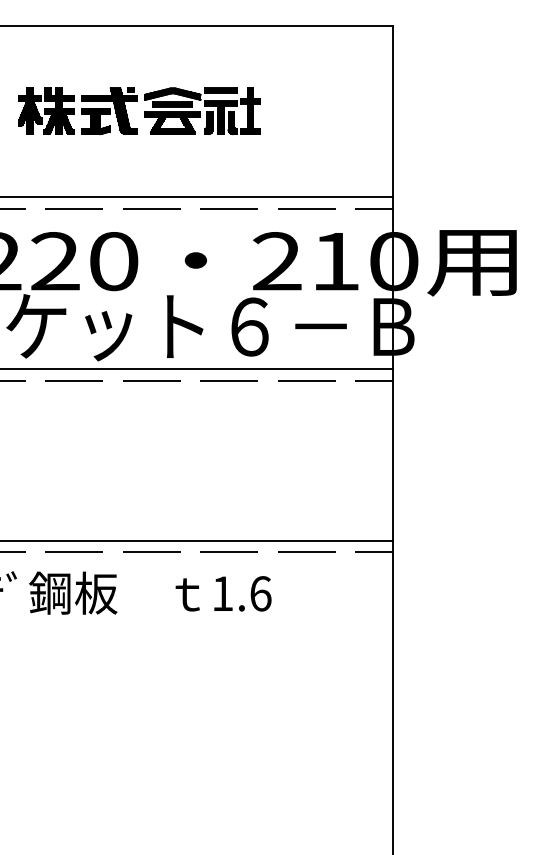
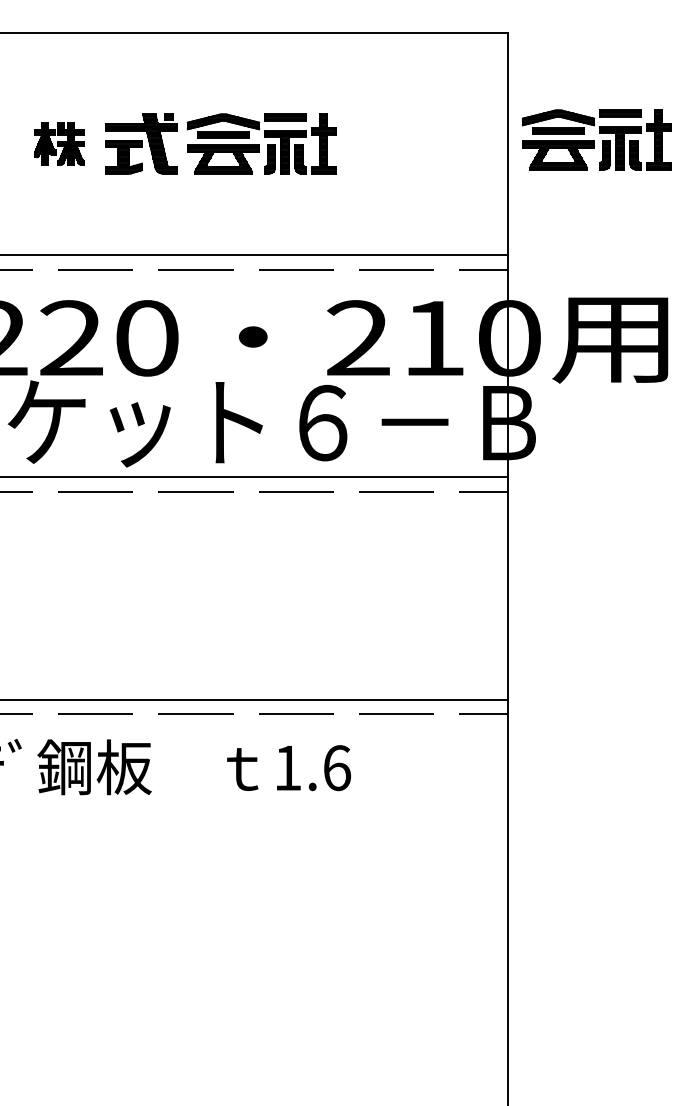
part: (461, 107) -> (596, 139), added
part: (46, 110) -> (59, 143), size x0.7

